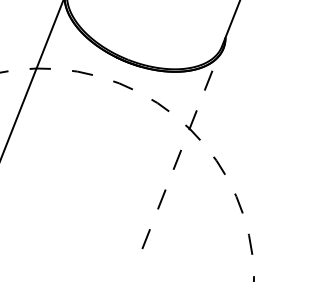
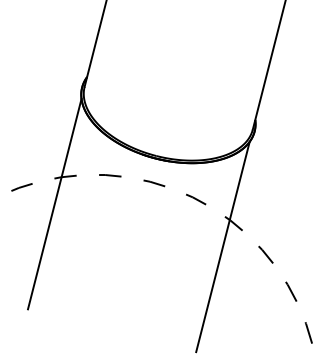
line: (179, 152) -> (222, 246), dashed -> solid

